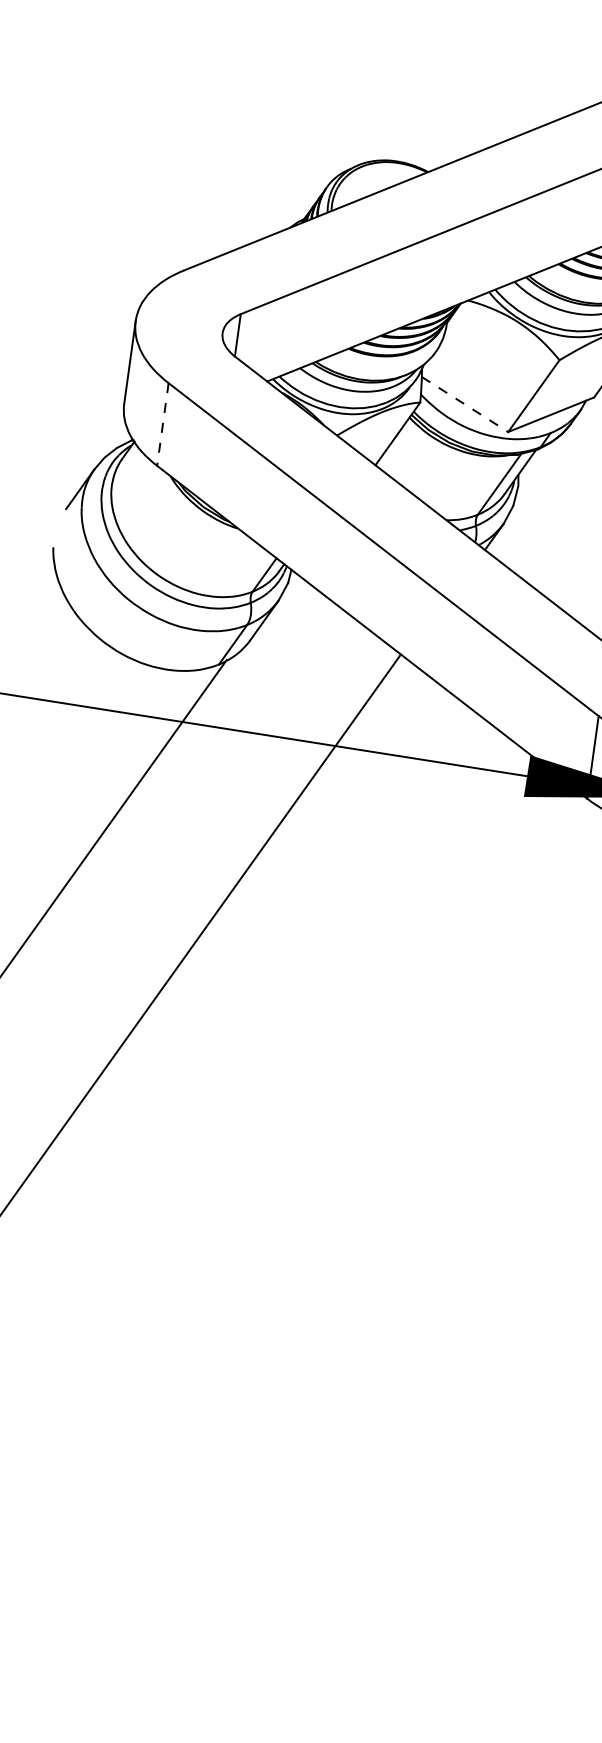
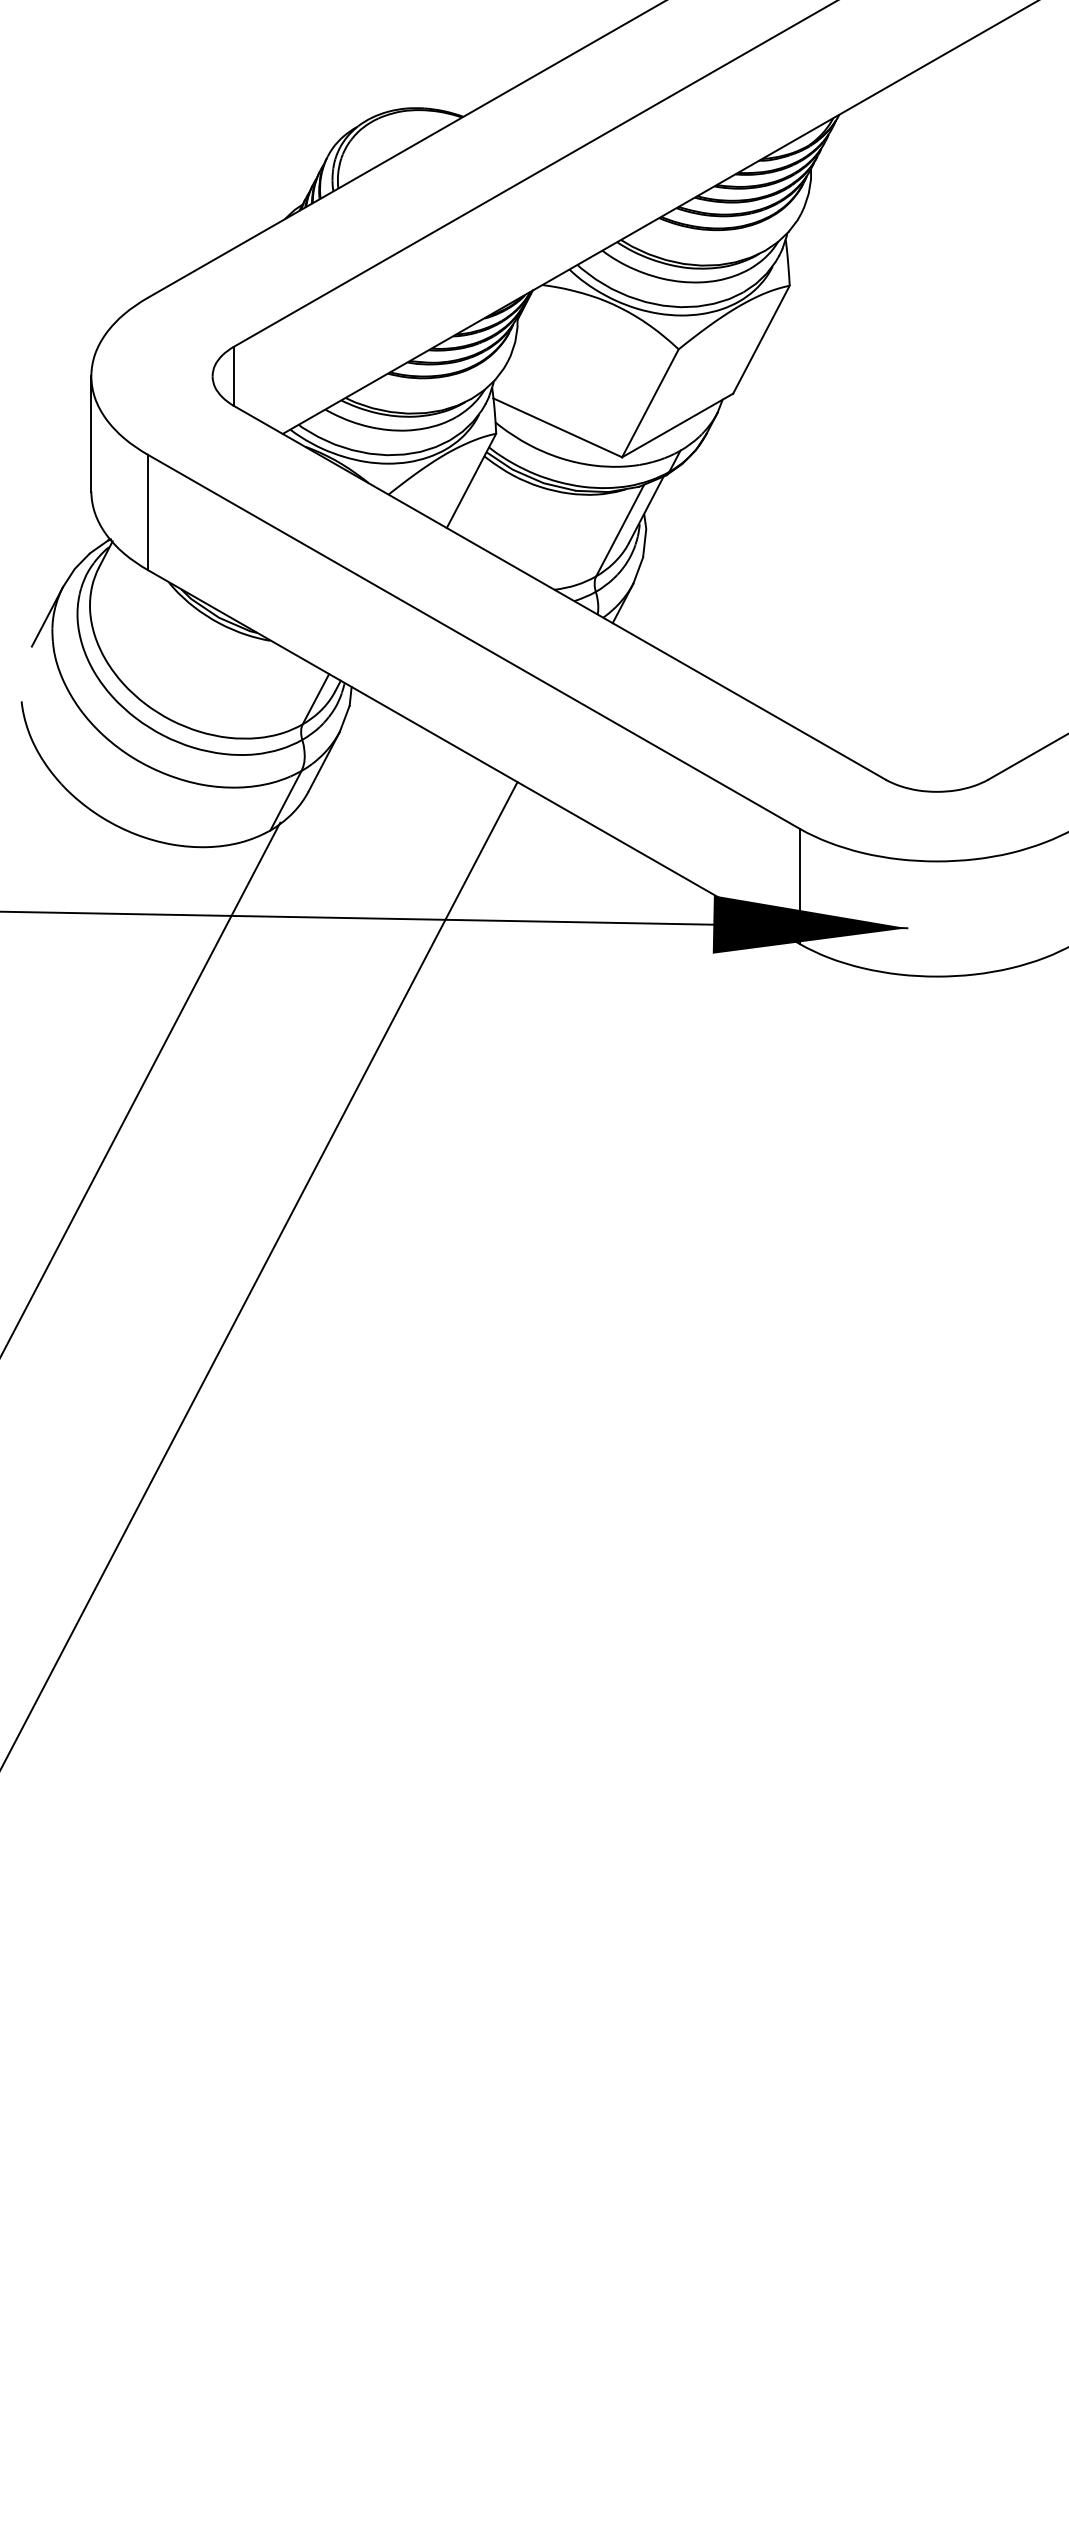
line: (464, 404) -> (557, 427), dashed -> solid
line: (163, 424) -> (148, 512), dashed -> solid

